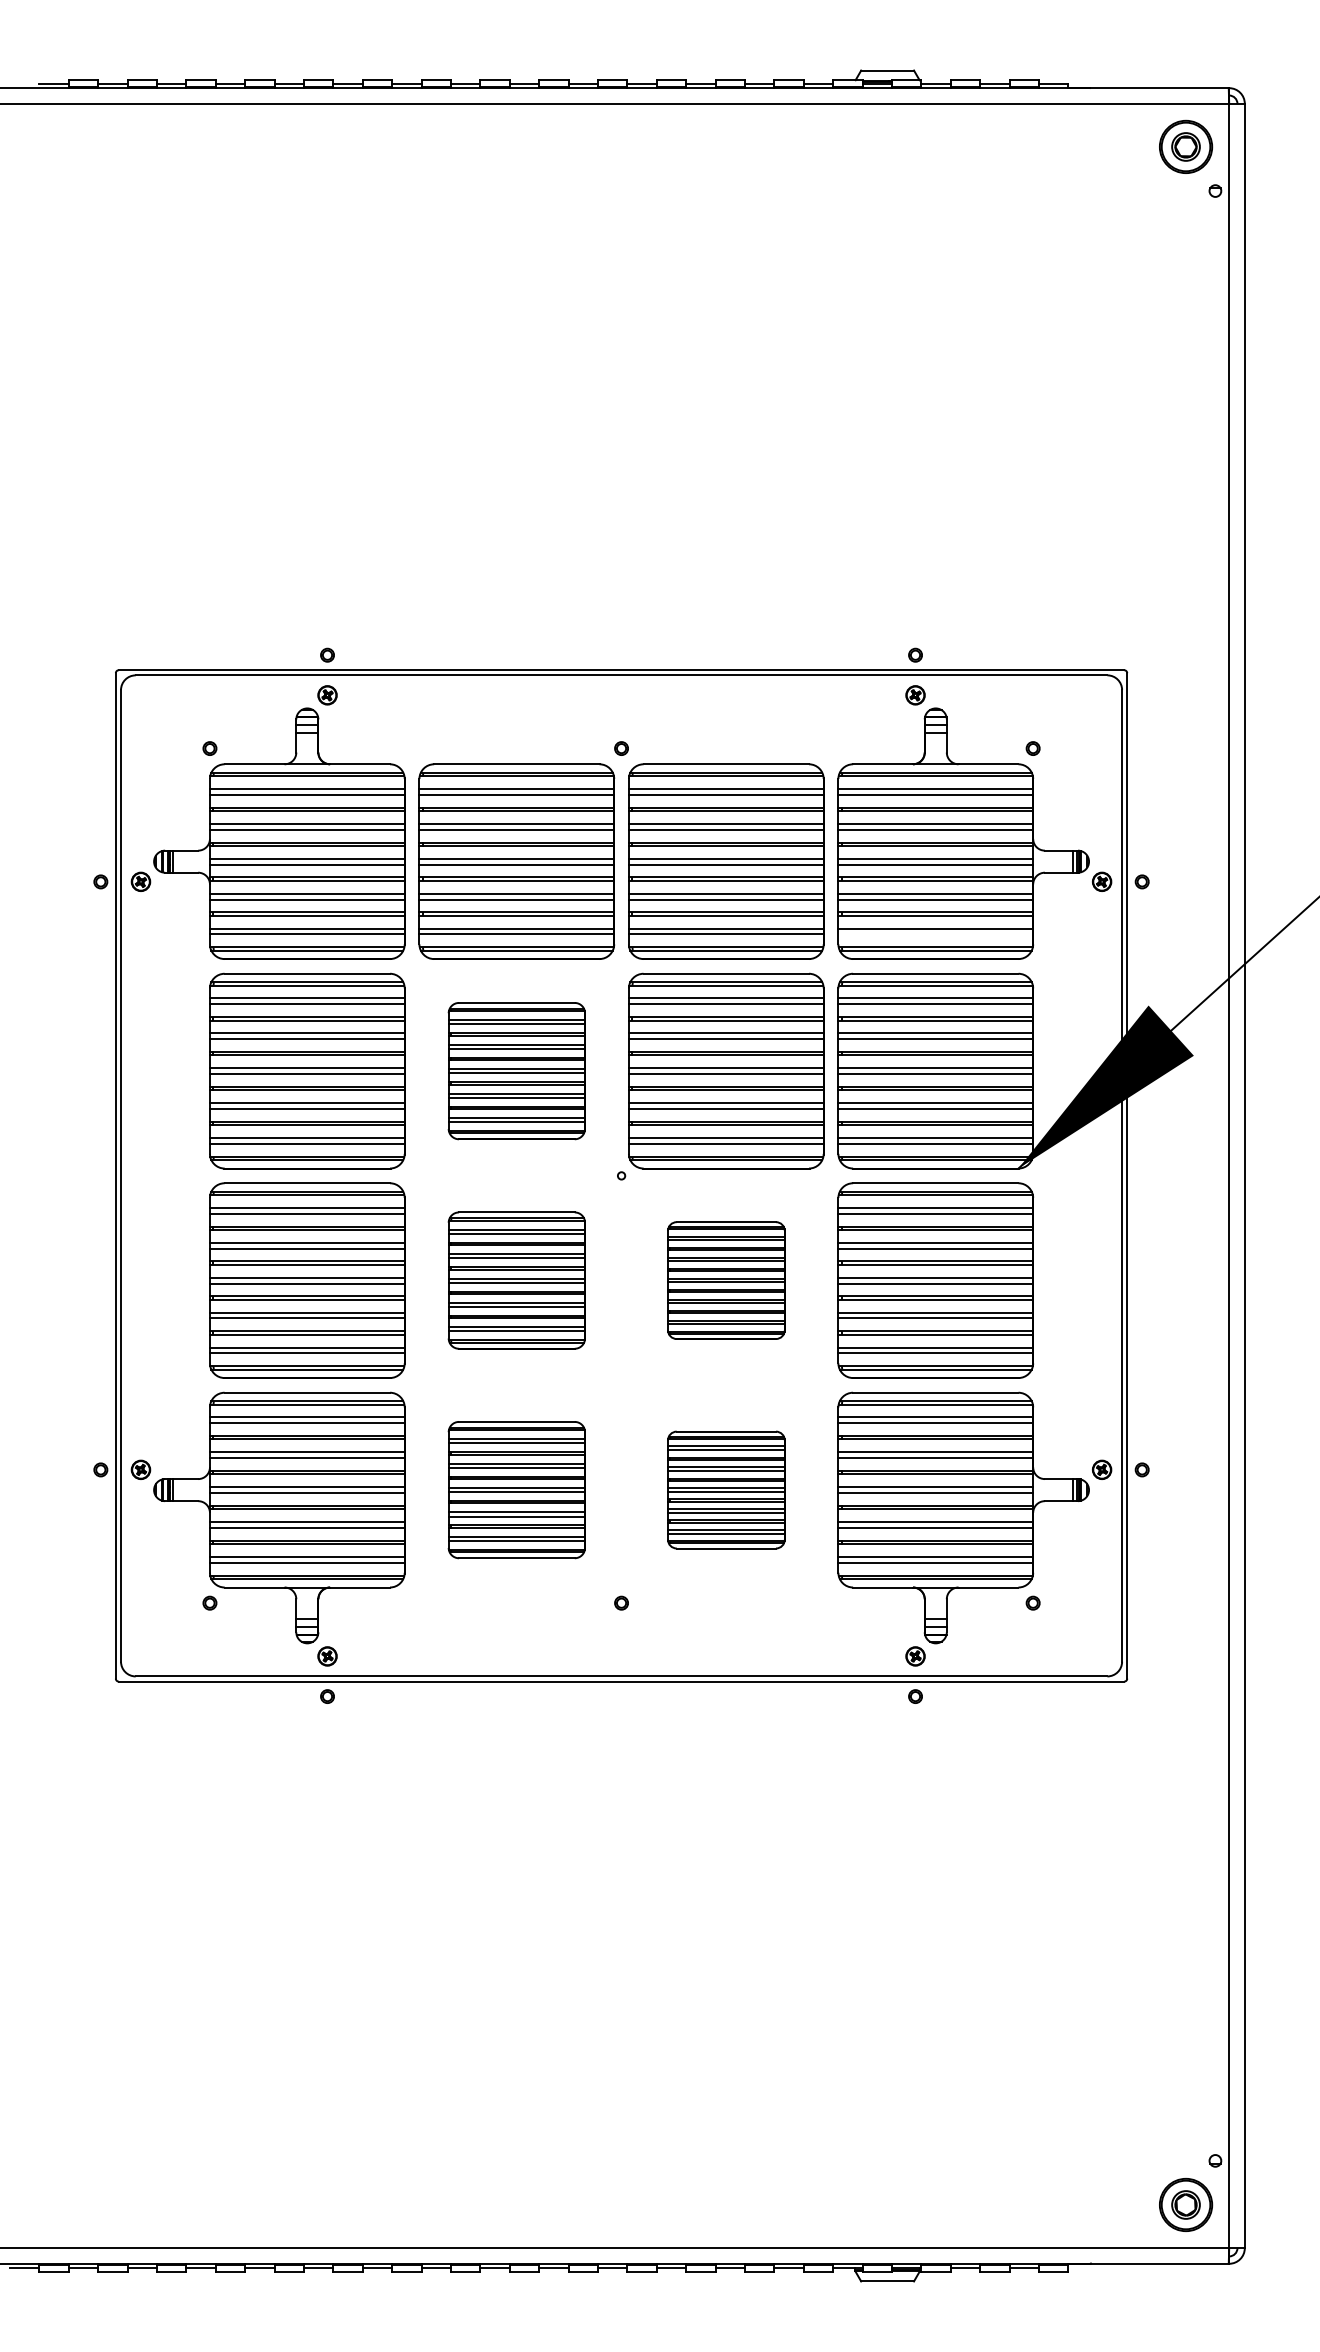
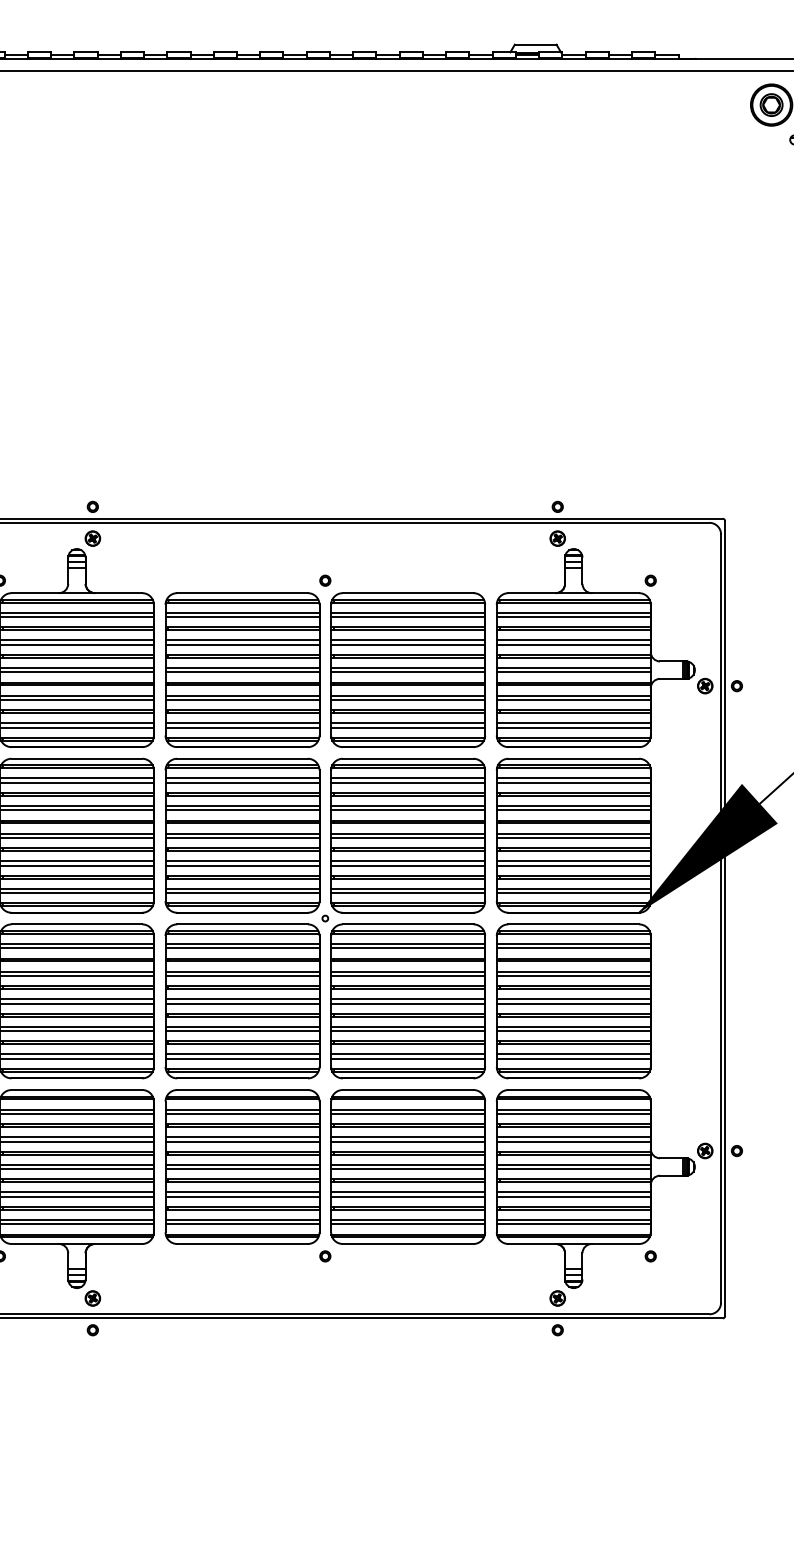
line: (935, 934) -> (573, 727), added
part: (516, 1070) -> (242, 835), size x1.43
part: (516, 1280) -> (242, 1001), size x1.43
part: (726, 1280) -> (408, 1001), size x1.67
part: (516, 1489) -> (242, 1166), size x1.43
part: (726, 1489) -> (408, 1166), size x1.67

